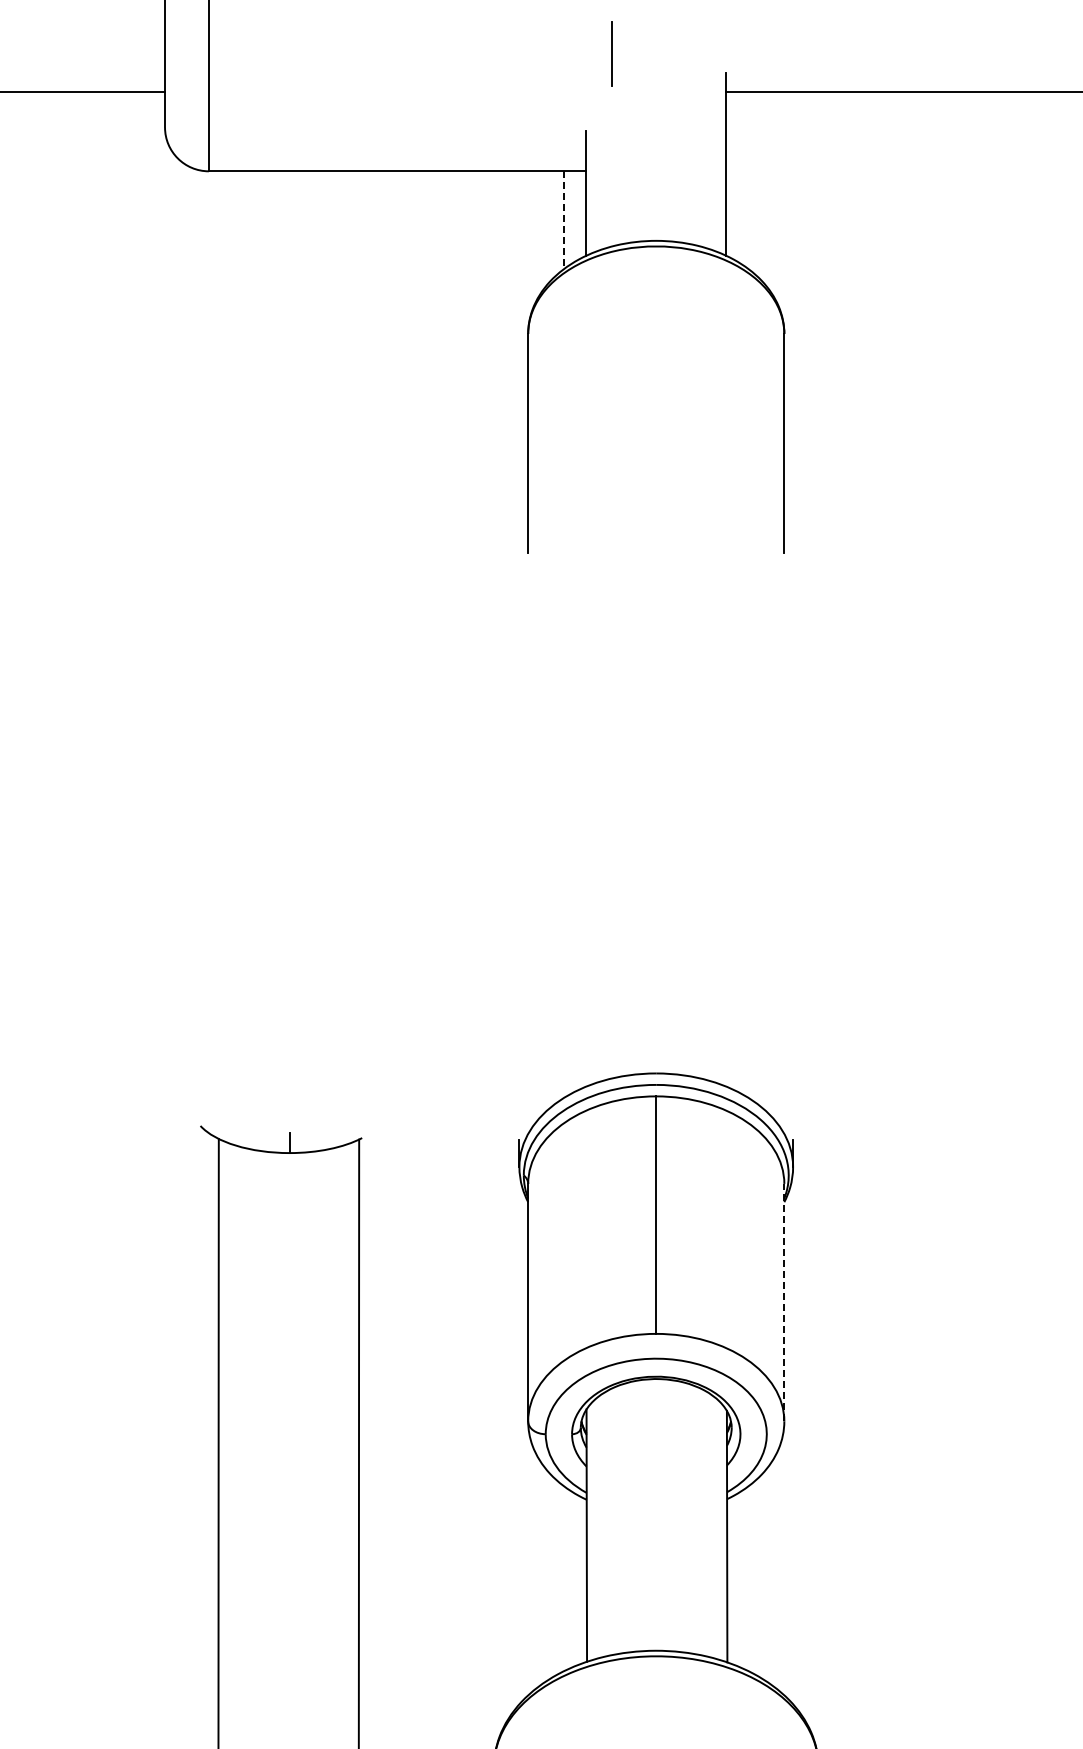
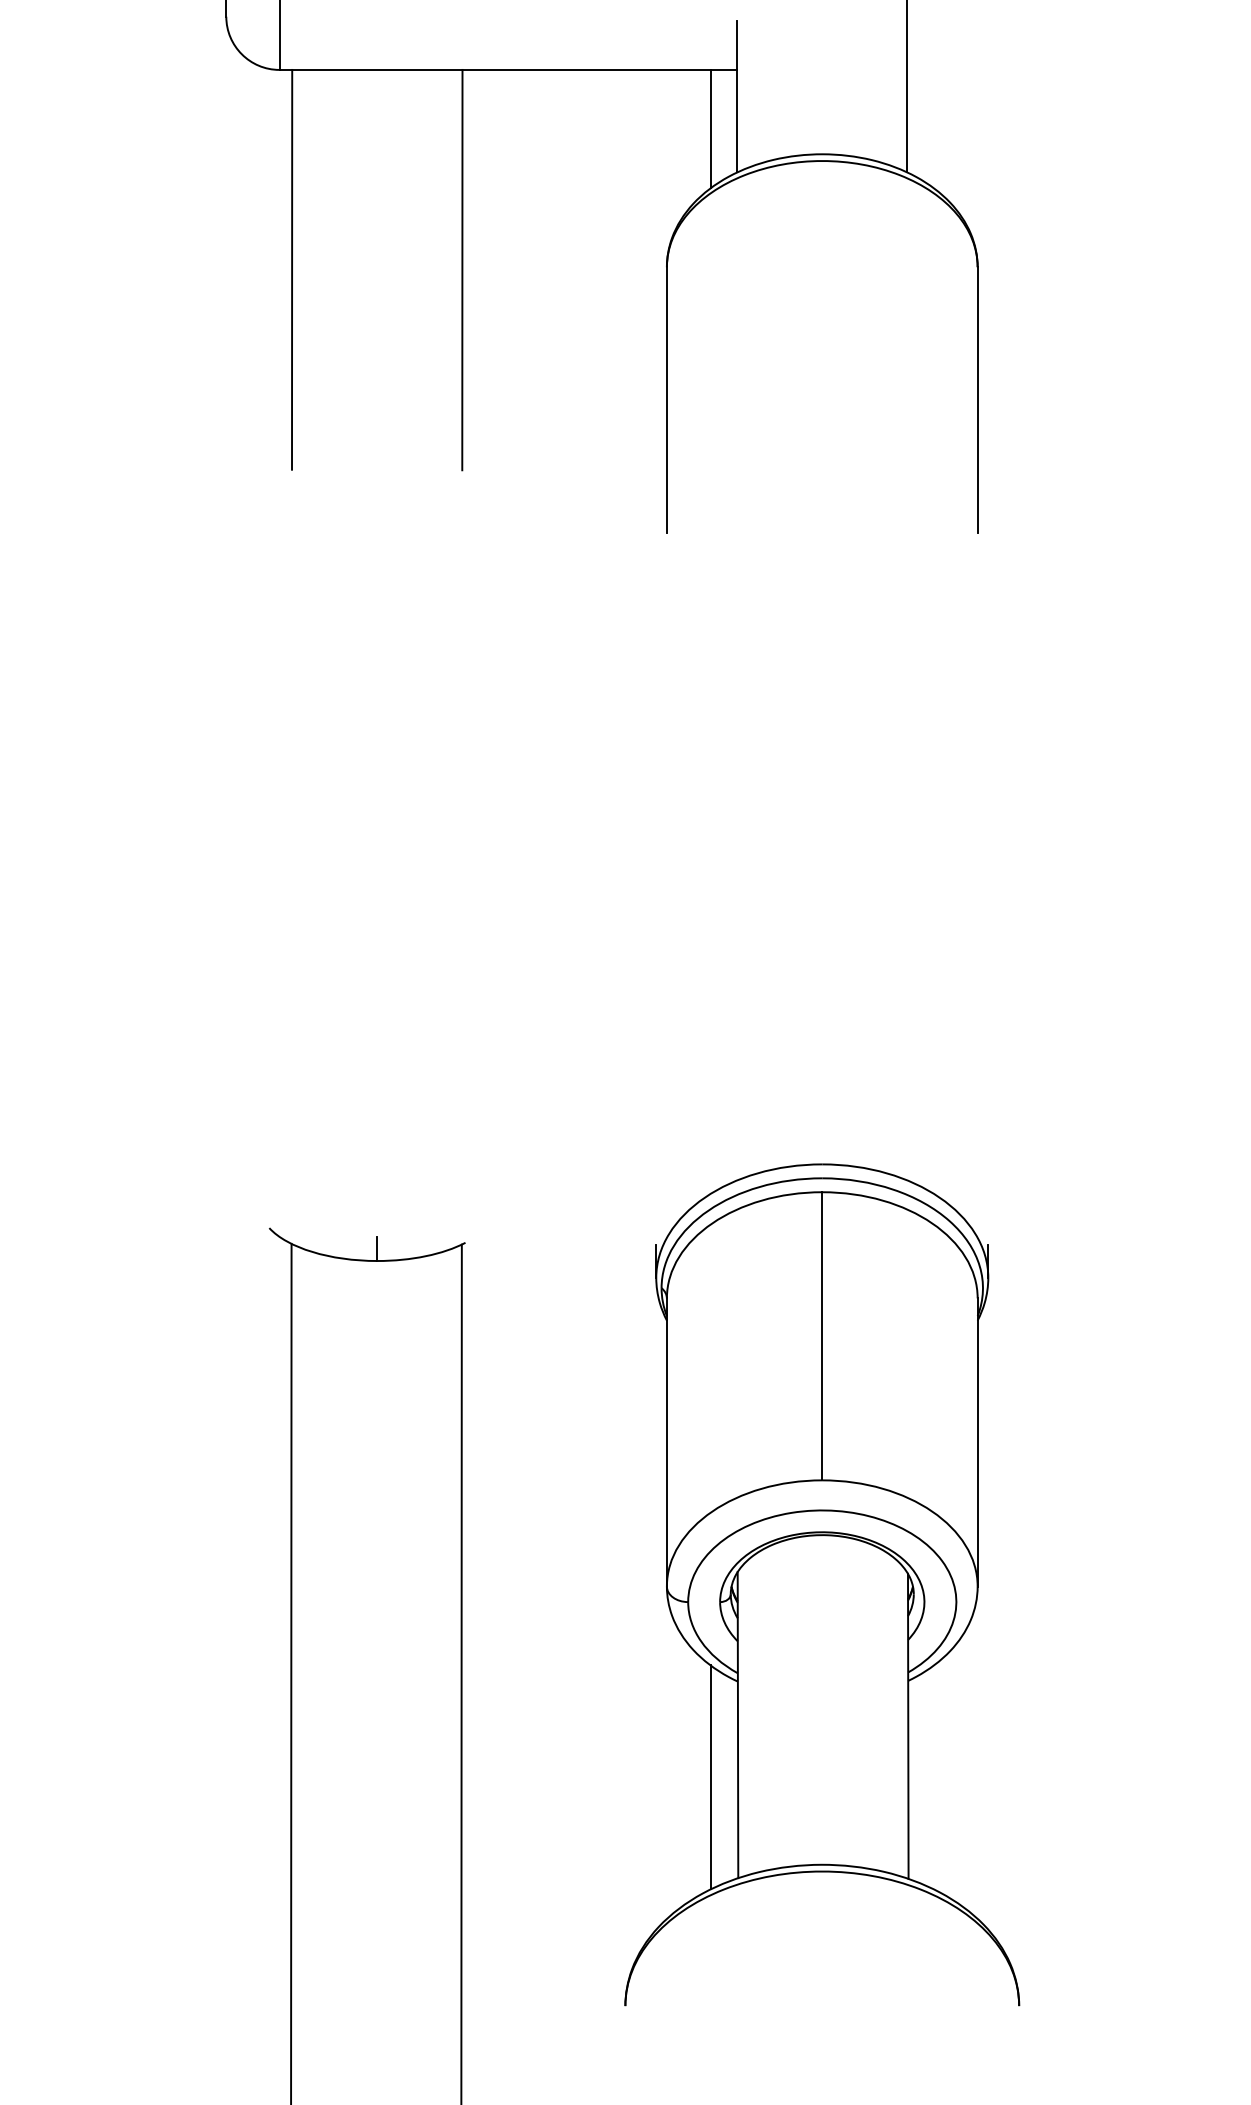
line: (564, 220) -> (710, 129), dashed -> solid
line: (219, 335) -> (292, 269), added
line: (359, 336) -> (462, 270), added
line: (784, 1302) -> (977, 1442), dashed -> solid
line: (564, 1578) -> (710, 1777), added

